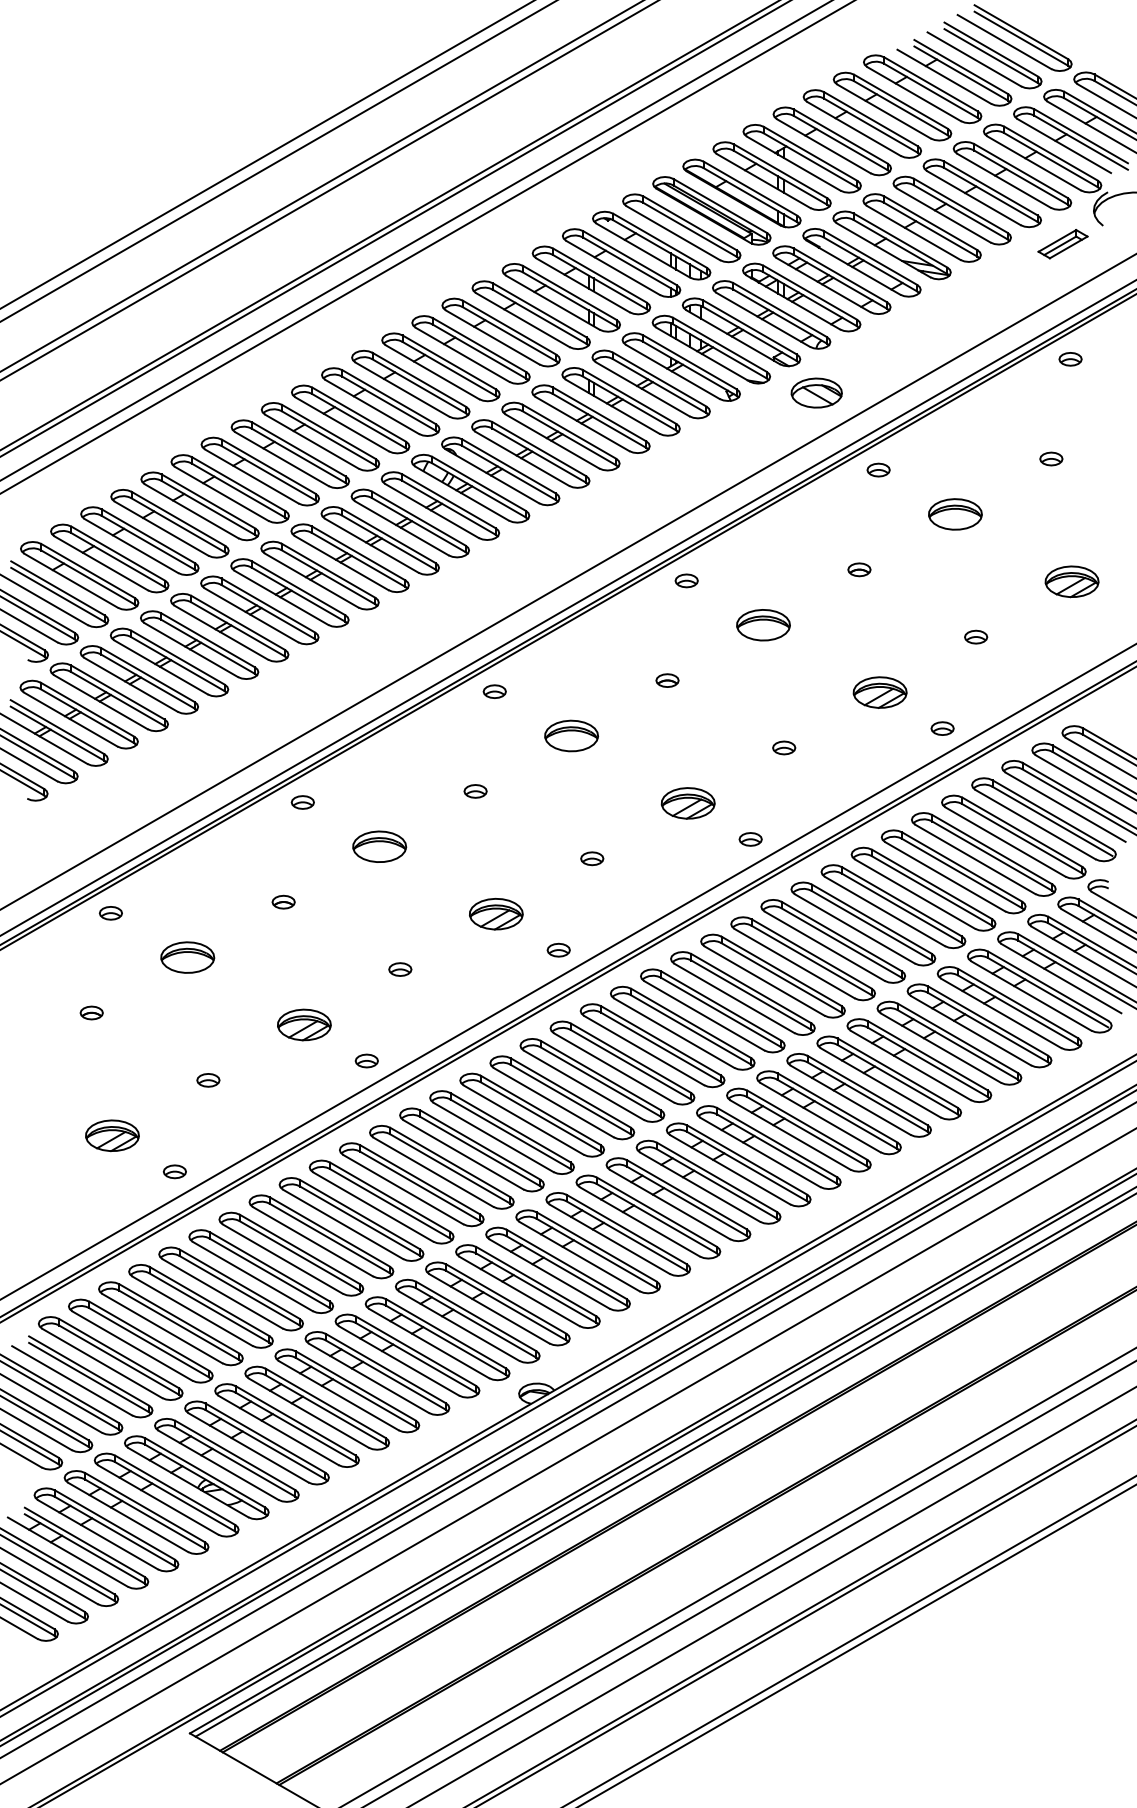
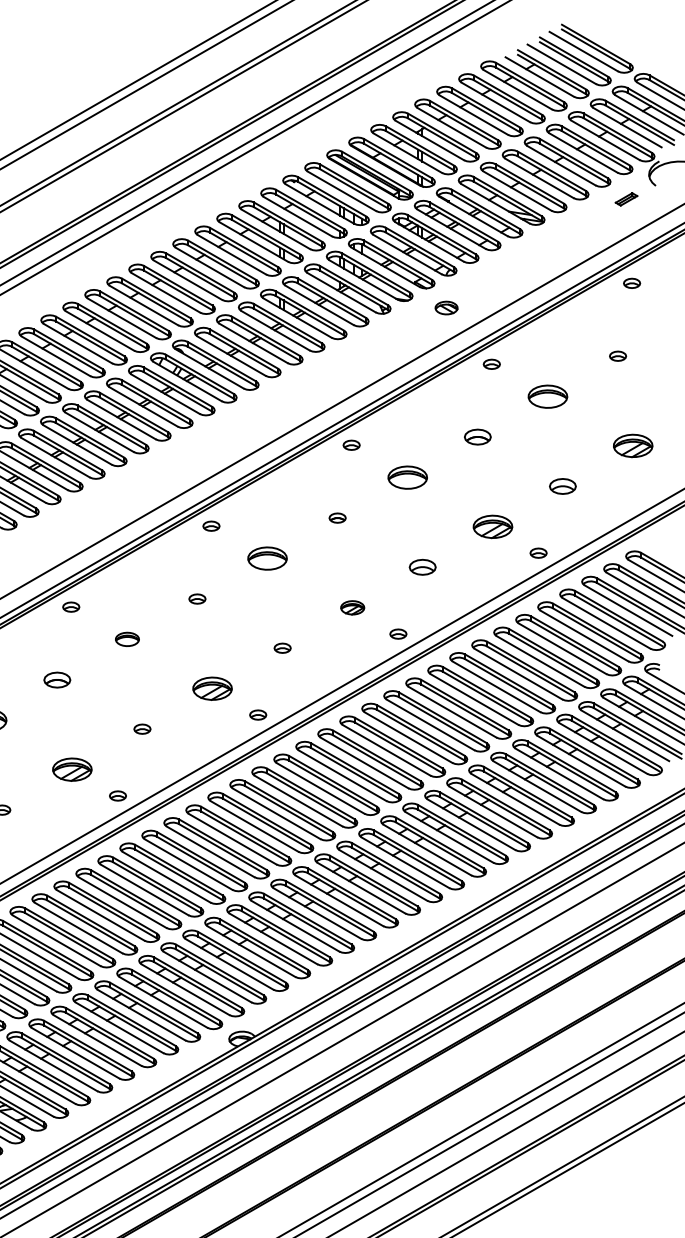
part: (1062, 244) -> (626, 199), size x0.6
part: (816, 392) -> (446, 307), size x0.6
part: (859, 569) -> (477, 436), size x1.6
part: (976, 636) -> (563, 485), size x1.6
part: (784, 747) -> (423, 566), size x1.6
part: (687, 803) -> (352, 607), size x0.6
part: (379, 846) -> (127, 639), size x0.6
part: (283, 901) -> (57, 679), size x1.6

